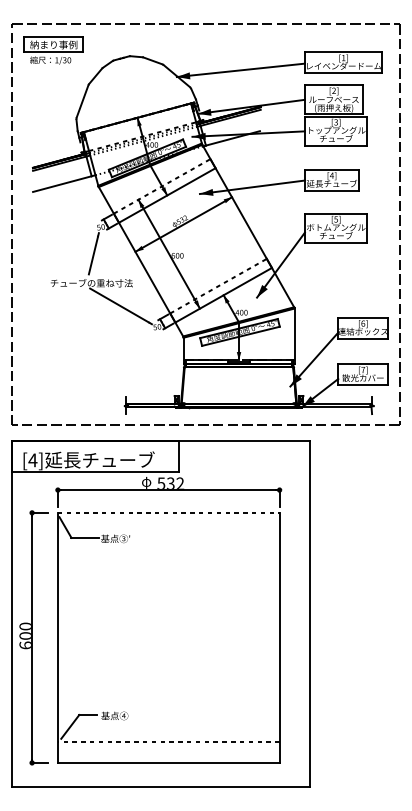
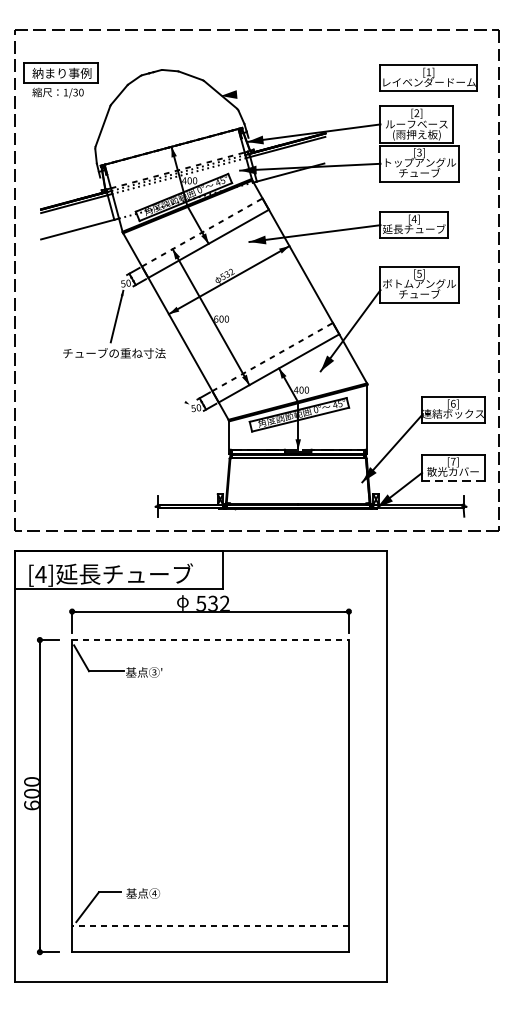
part: (53, 50) -> (61, 80), moved
line: (240, 70) -> (300, 87), removed
line: (120, 306) -> (150, 382), removed
line: (362, 385) -> (452, 481), solid -> dashed

